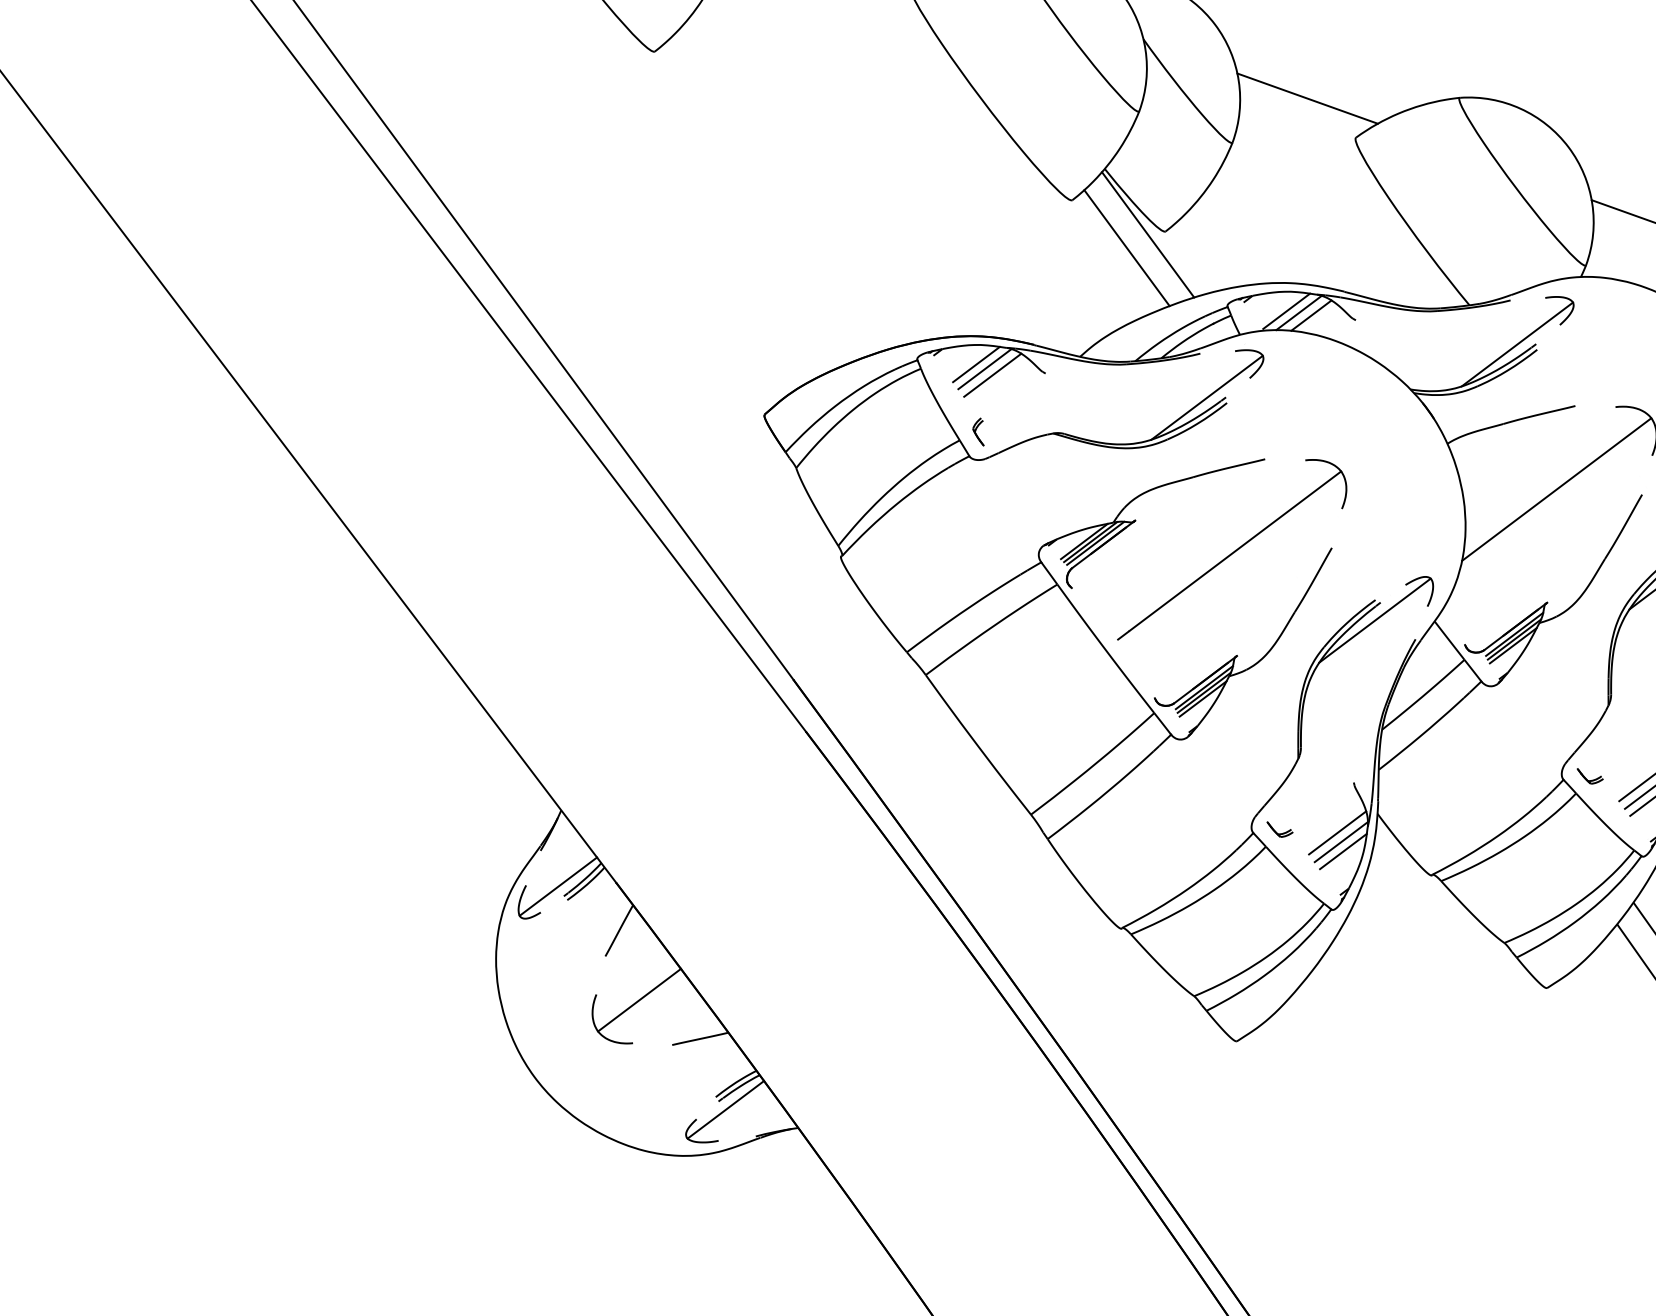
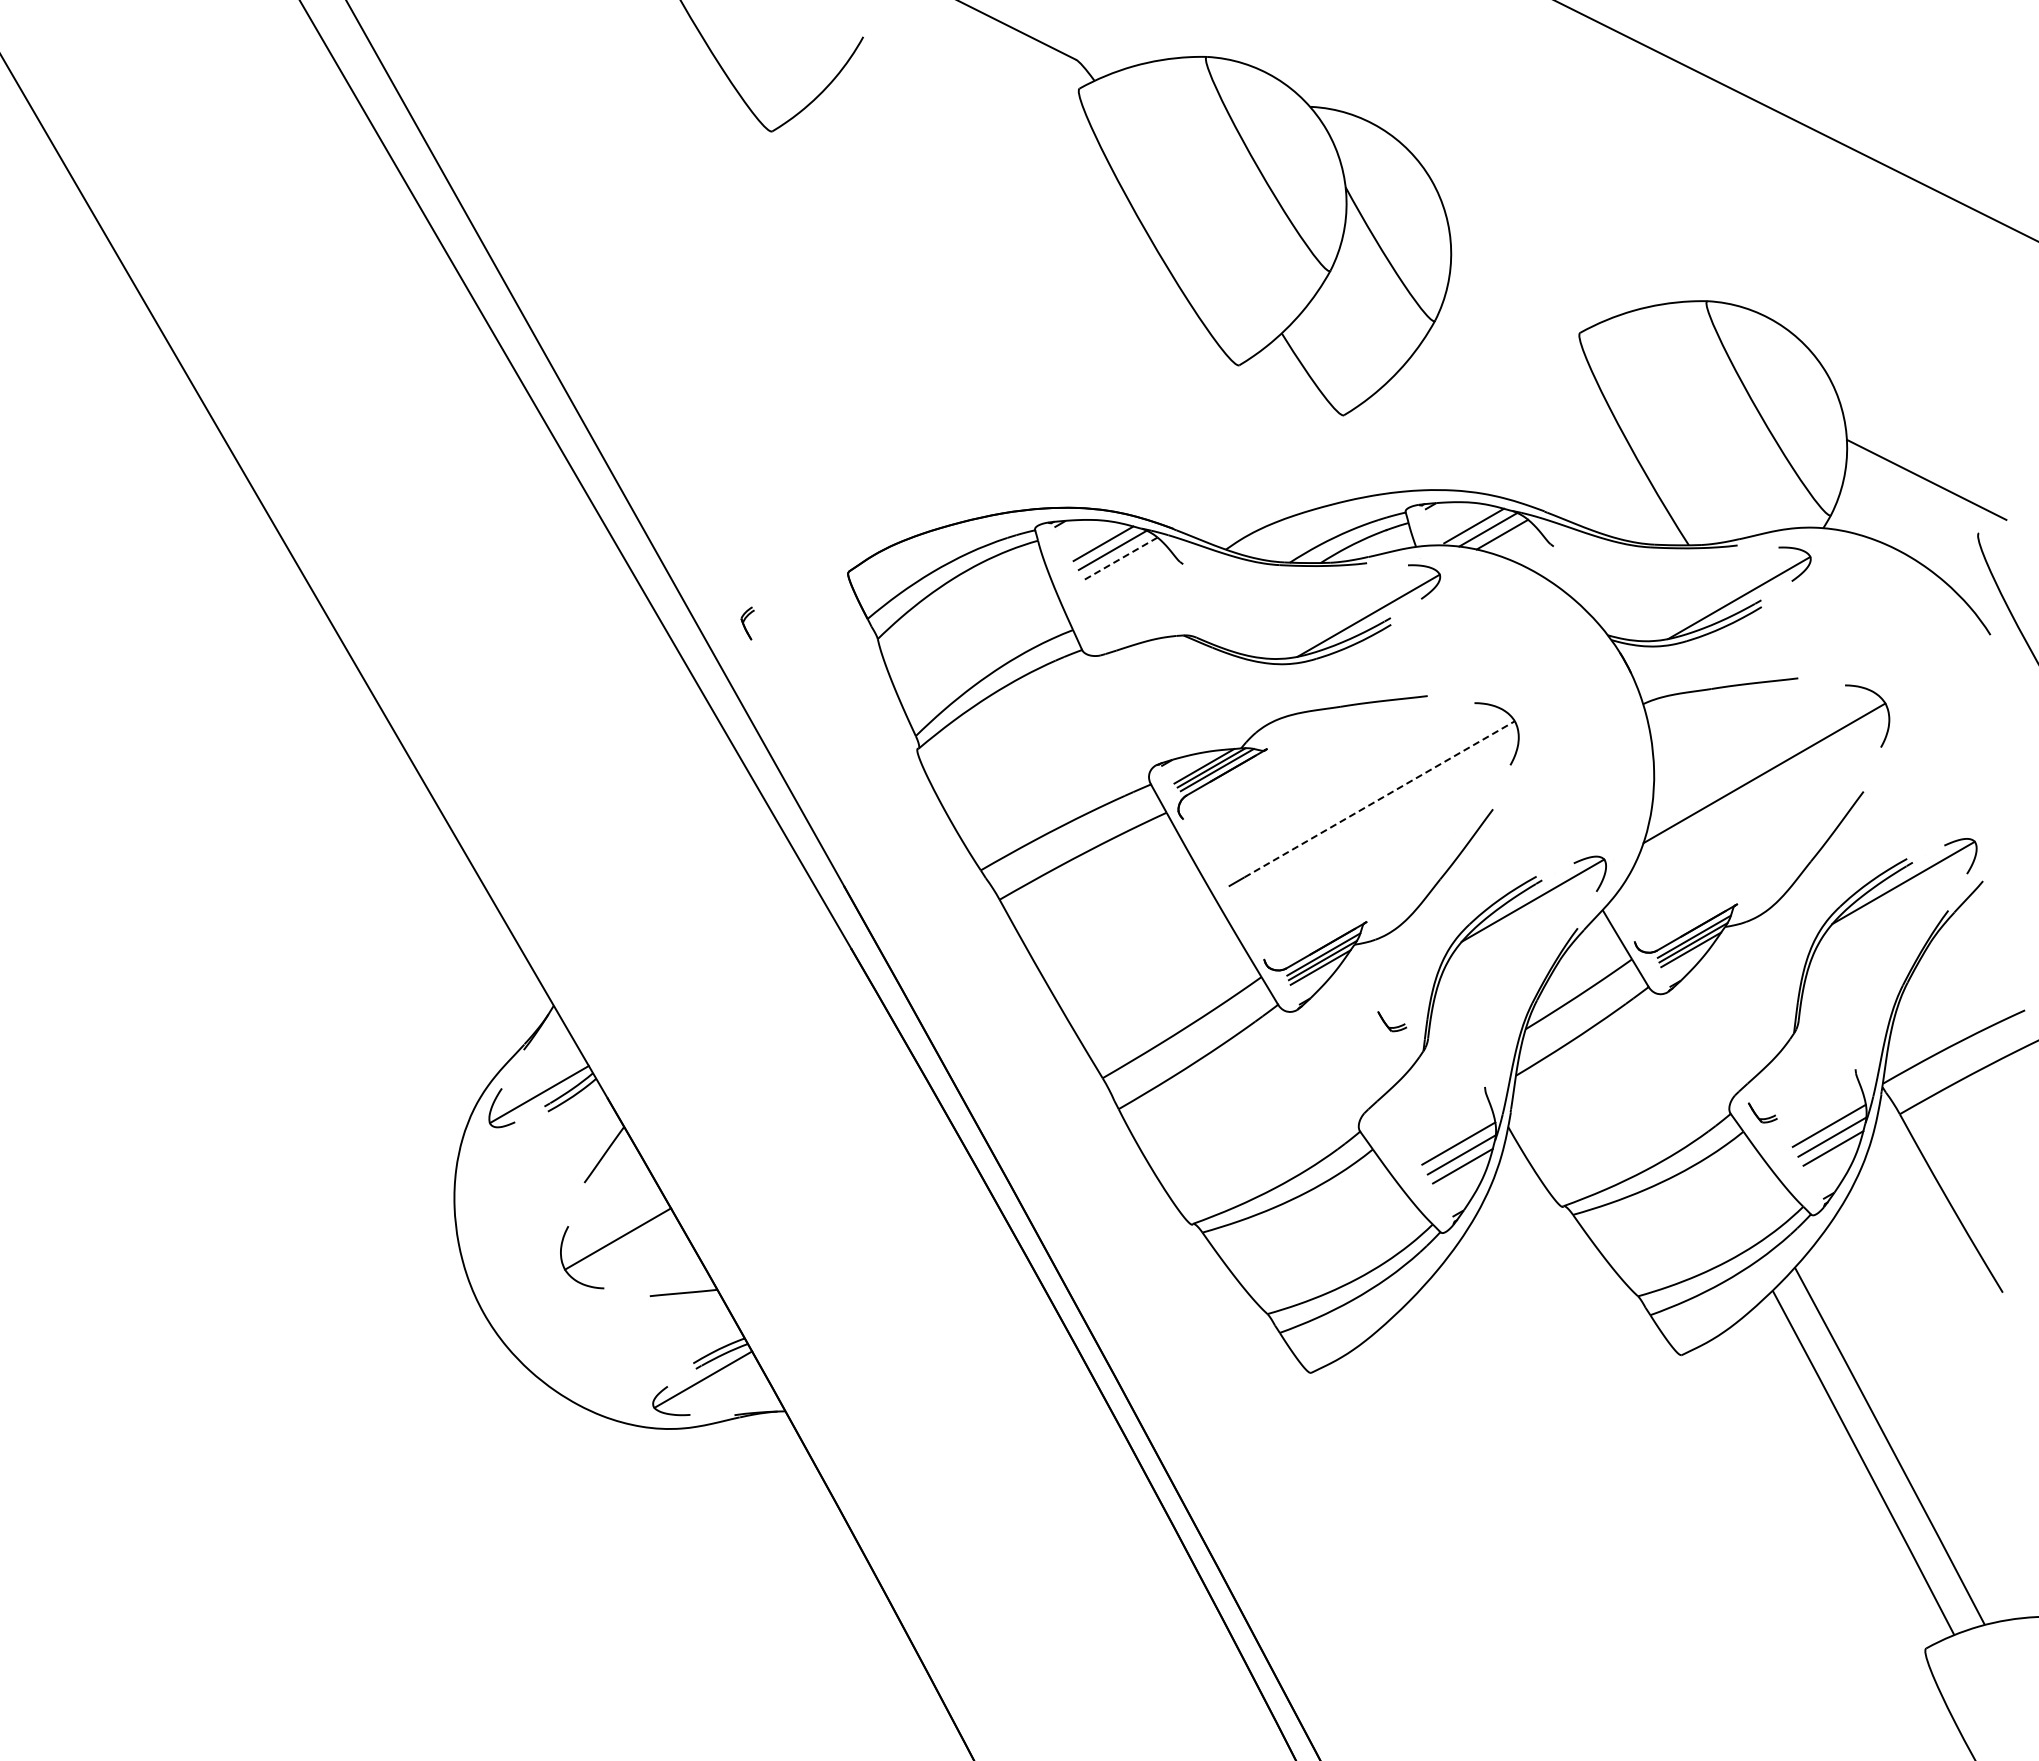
line: (1306, 98) -> (1528, 279), removed
line: (1147, 234) -> (1322, 416), removed
line: (1126, 248) -> (1295, 429), removed
line: (992, 375) -> (1120, 558), solid -> dashed
part: (978, 432) -> (747, 623), moved
line: (1236, 551) -> (1380, 799), solid -> dashed
part: (1280, 828) -> (1392, 1021), moved

